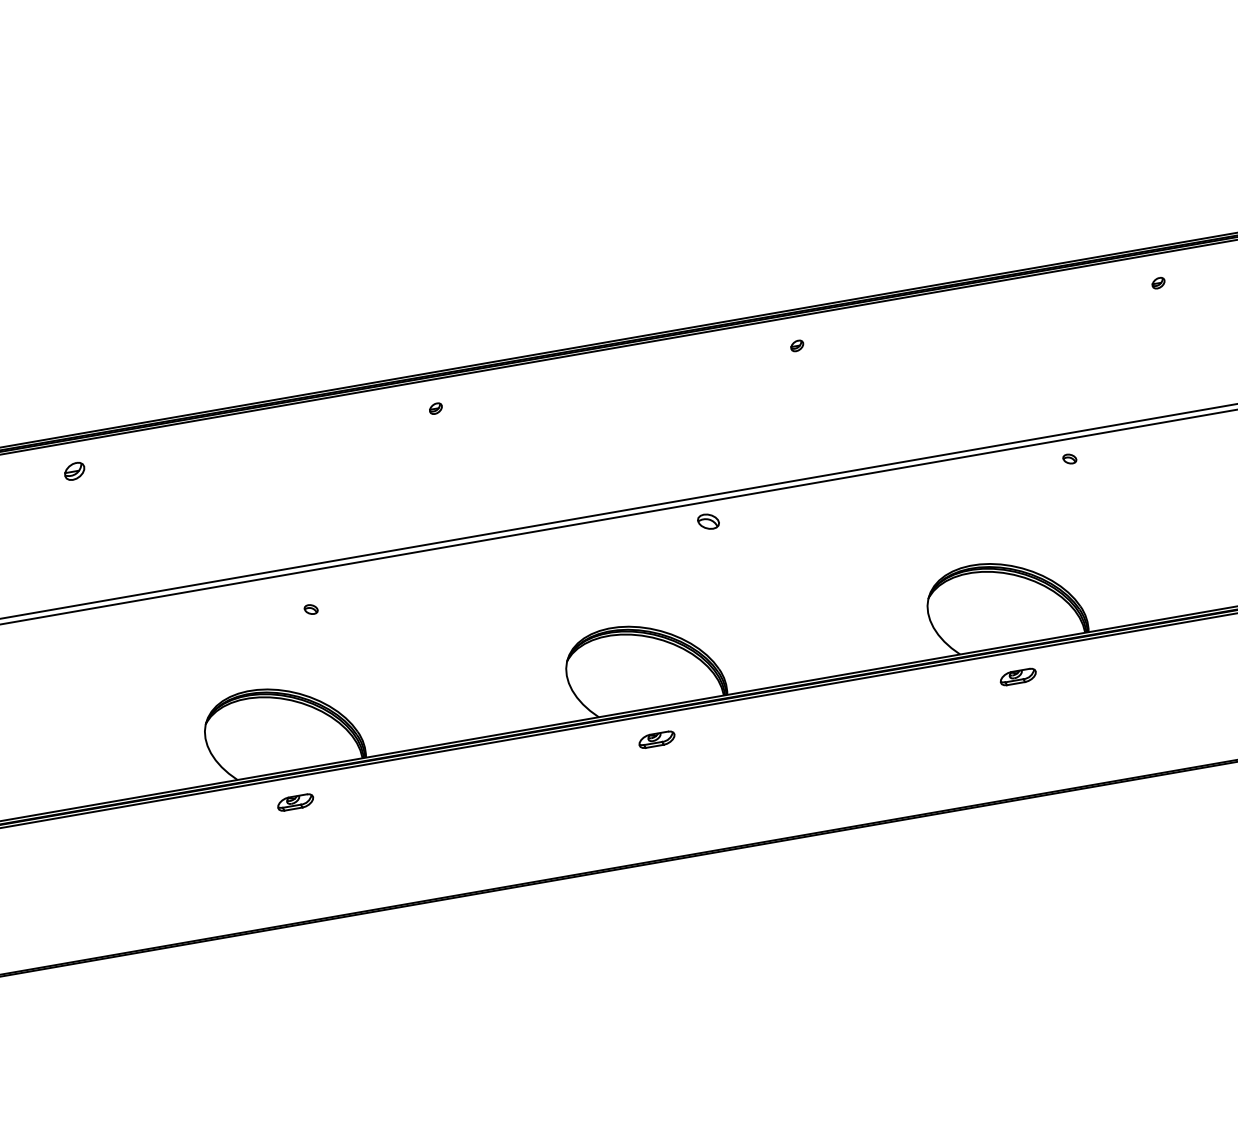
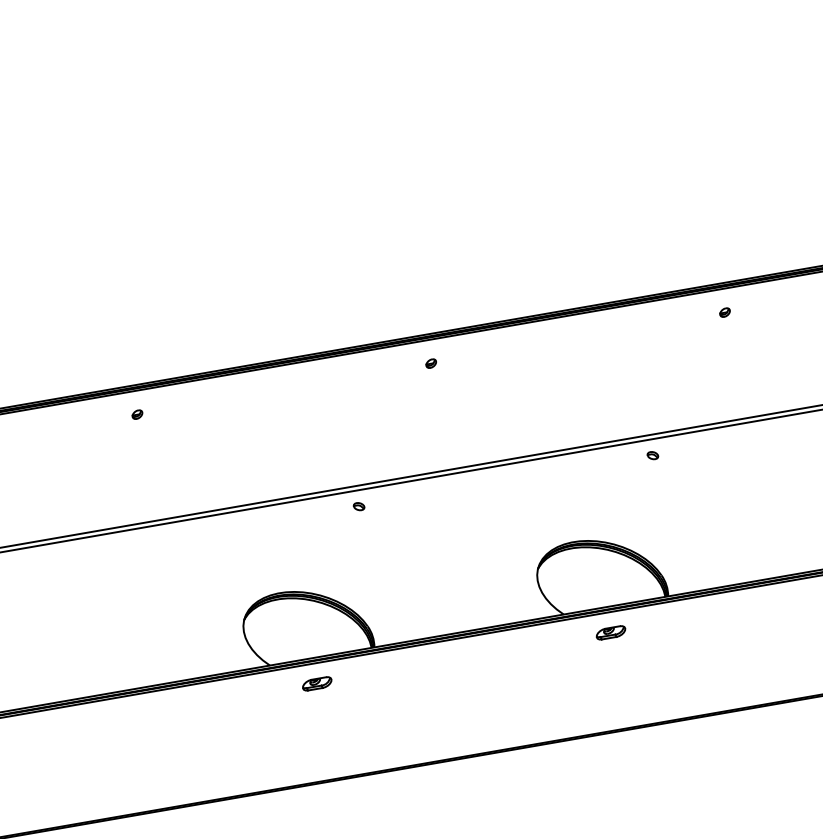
part: (74, 471) -> (137, 414), size x0.62
part: (708, 521) -> (652, 455), size x0.62
part: (310, 609) -> (358, 506), moved

